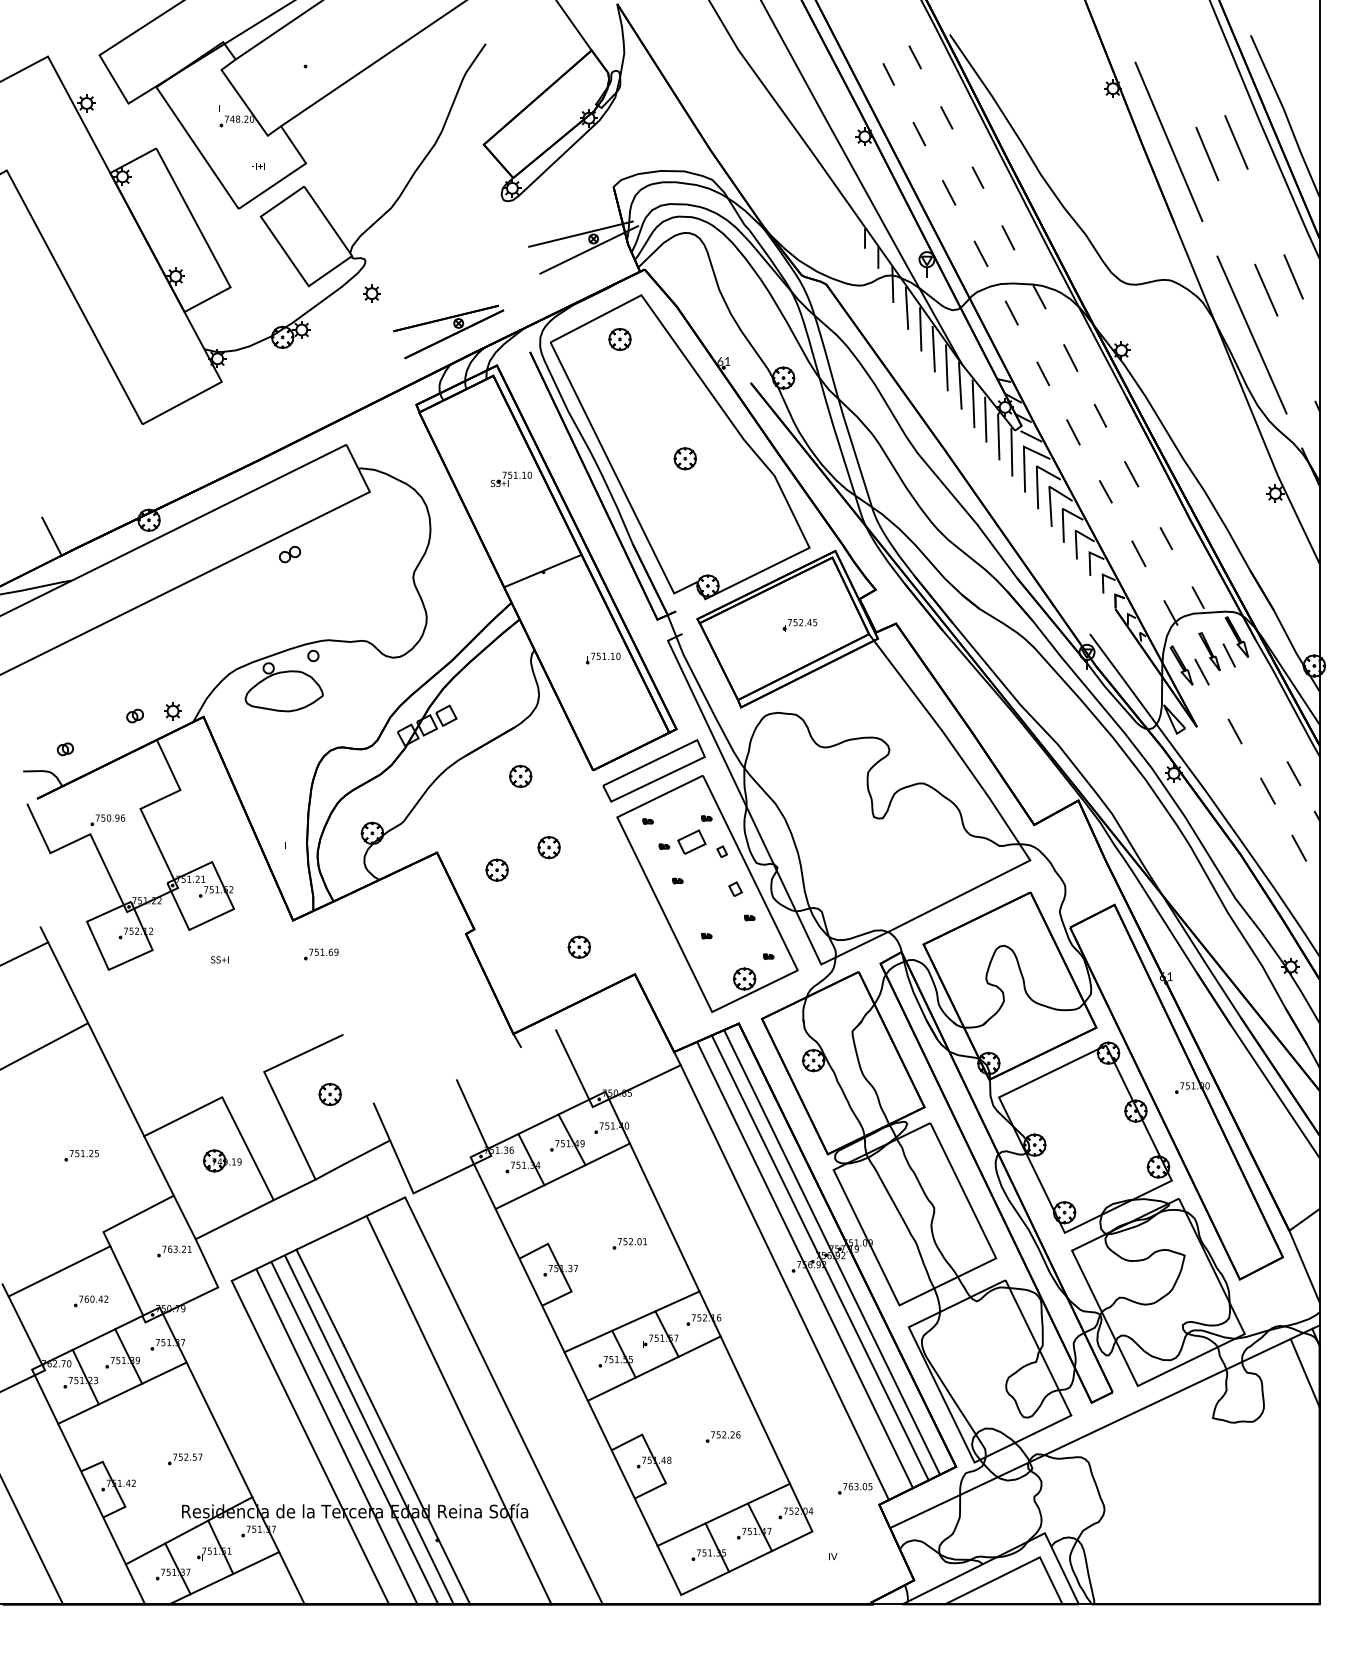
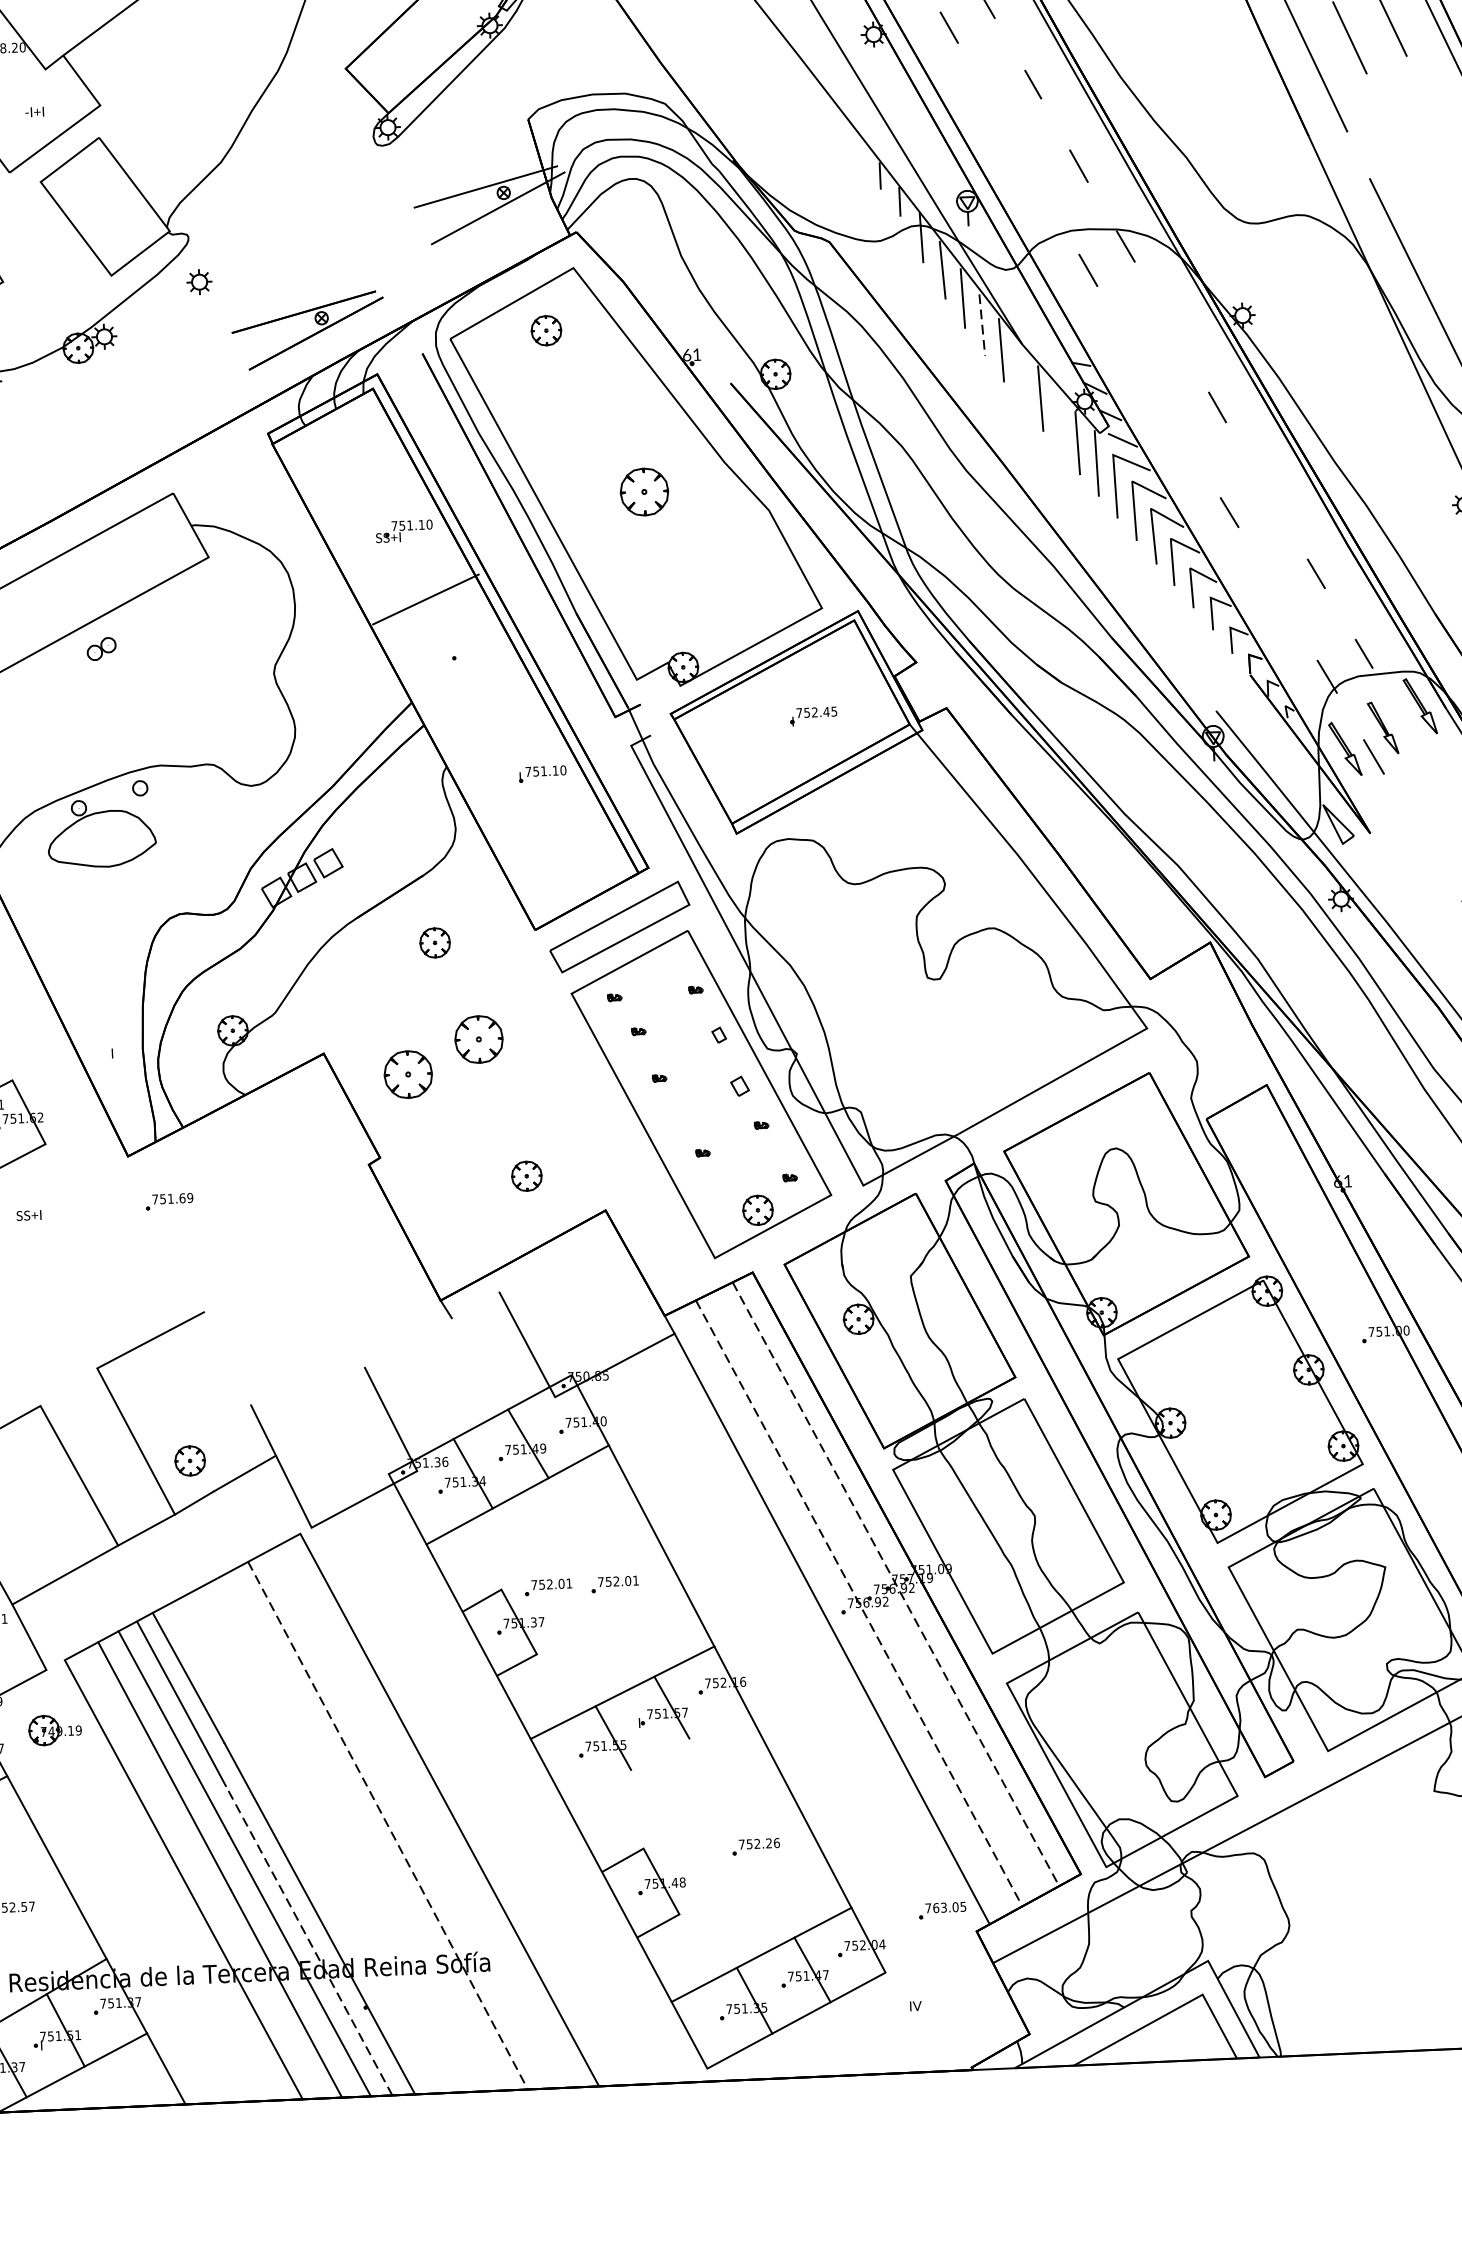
line: (948, 192) -> (993, 106), removed
line: (980, 253) -> (1041, 189), removed
line: (1266, 289) -> (1440, 222), removed
line: (933, 349) -> (981, 325), solid -> dashed
line: (1070, 358) -> (1172, 329), removed
line: (1043, 373) -> (1135, 352), removed
line: (959, 385) -> (1020, 373), removed
line: (985, 419) -> (1058, 419), removed
line: (1073, 432) -> (1181, 432), removed
part: (684, 458) -> (643, 491), size x1.6
line: (1131, 474) -> (1264, 487), removed
line: (1138, 553) -> (1278, 596), removed
line: (542, 570) -> (425, 598), moved
line: (1228, 655) -> (1409, 732), removed
line: (1234, 731) -> (1422, 837), removed
part: (691, 841) -> (675, 1022), removed
part: (548, 847) -> (477, 1039), size x1.6
part: (496, 869) -> (407, 1073), size x1.6
part: (329, 1094) -> (189, 1460), moved
part: (221, 1160) -> (53, 1729), moved
part: (581, 1243) -> (547, 1587), added
line: (832, 1252) -> (896, 1584), solid -> dashed
line: (819, 1257) -> (878, 1592), removed
line: (805, 1265) -> (859, 1604), solid -> dashed
line: (653, 1368) -> (655, 1756), removed
line: (459, 1410) -> (388, 1826), solid -> dashed
line: (398, 1490) -> (308, 1940), solid -> dashed

